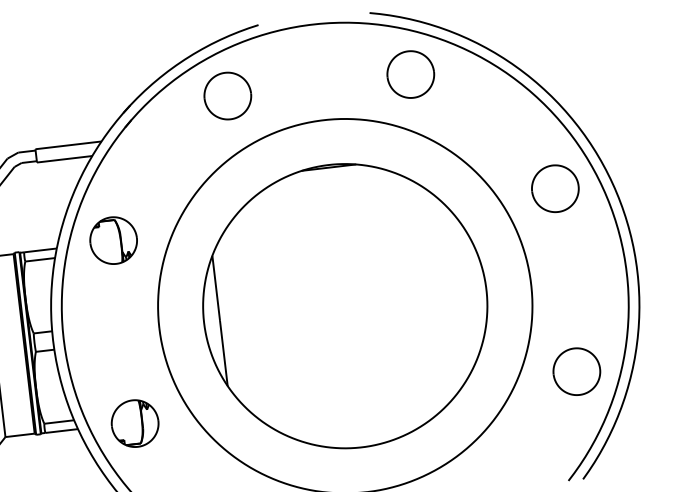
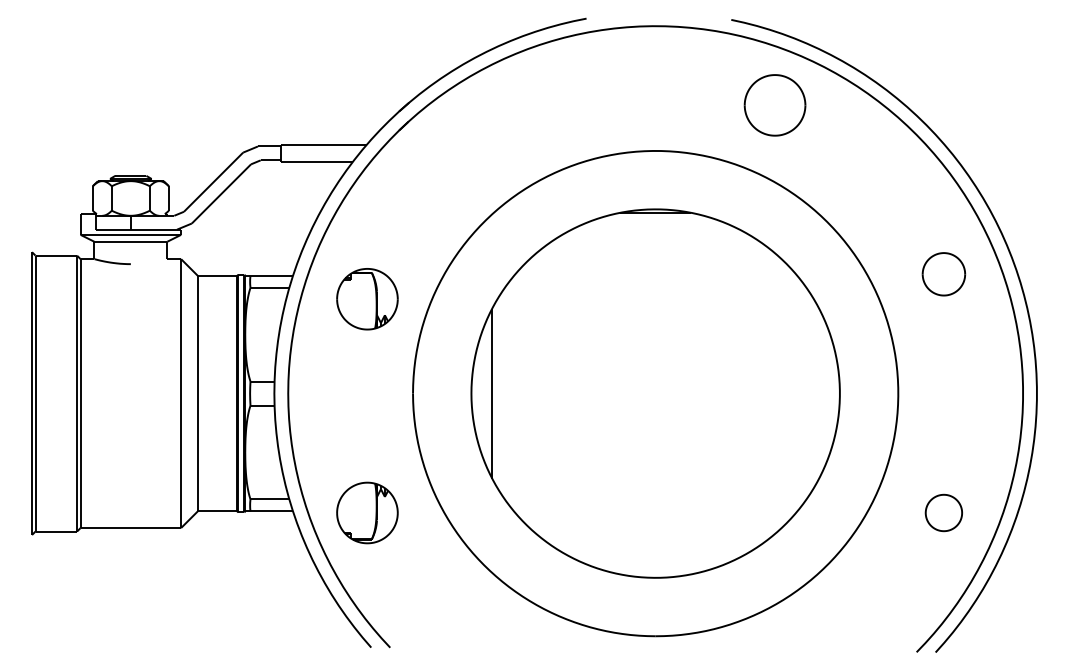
part: (228, 96) -> (536, 105), removed
part: (555, 189) -> (943, 274), size x0.7
part: (113, 240) -> (367, 299), moved
part: (576, 371) -> (943, 512), size x0.6

